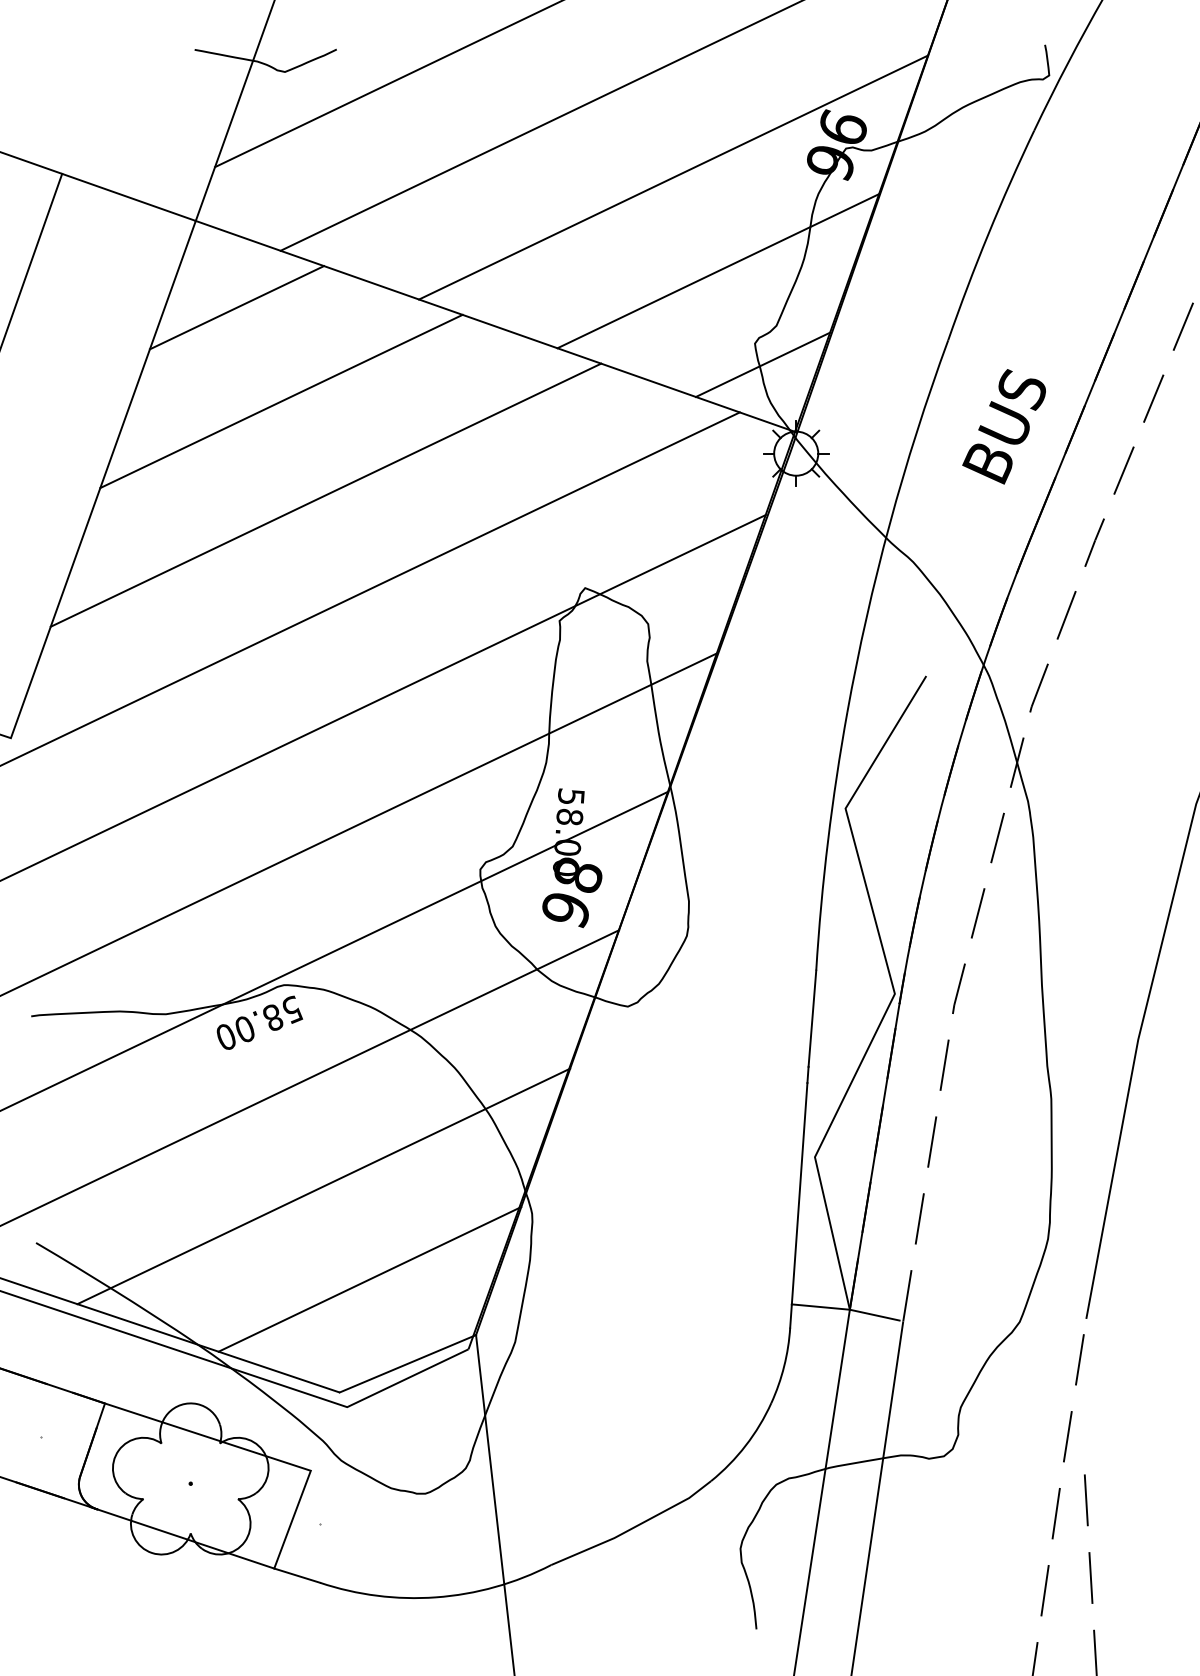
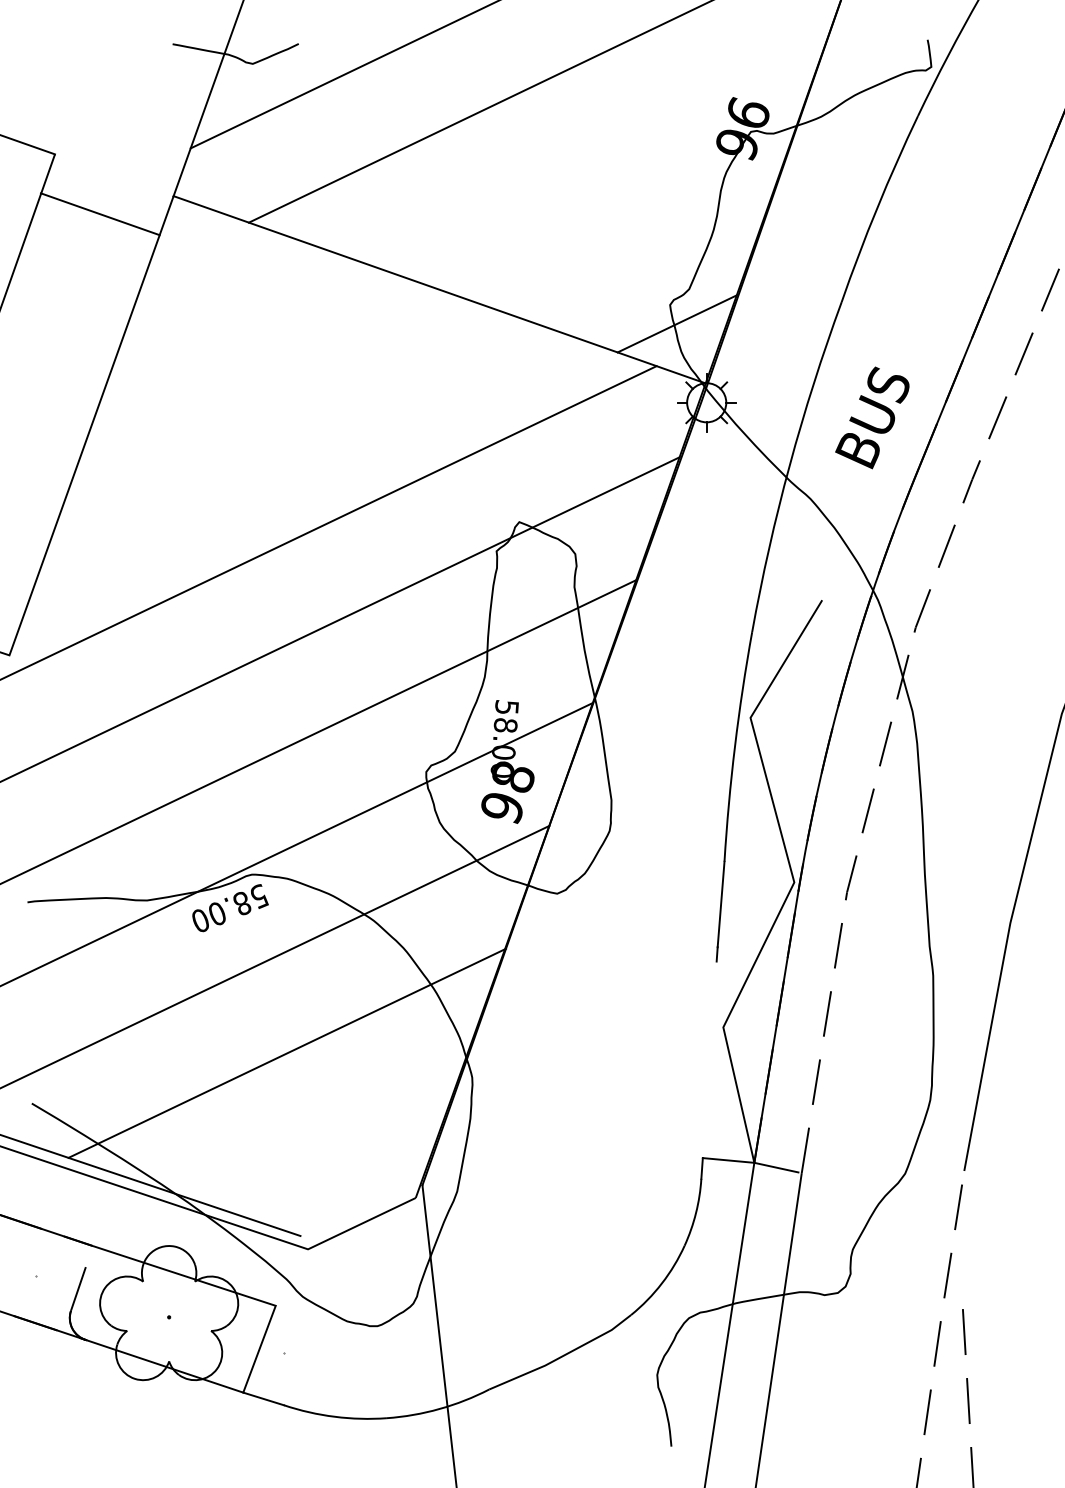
line: (673, 177) -> (597, 157), removed
line: (129, 197) -> (100, 214), moved
line: (718, 270) -> (637, 240), removed
line: (236, 308) -> (209, 273), removed
line: (281, 401) -> (249, 356), removed
text: (1004, 426) -> (872, 417), moved
line: (325, 495) -> (288, 439), removed
line: (799, 1193) -> (709, 1059), removed
line: (369, 1278) -> (327, 1135), removed
line: (407, 1363) -> (361, 1210), removed
line: (93, 1440) -> (82, 1278), removed

